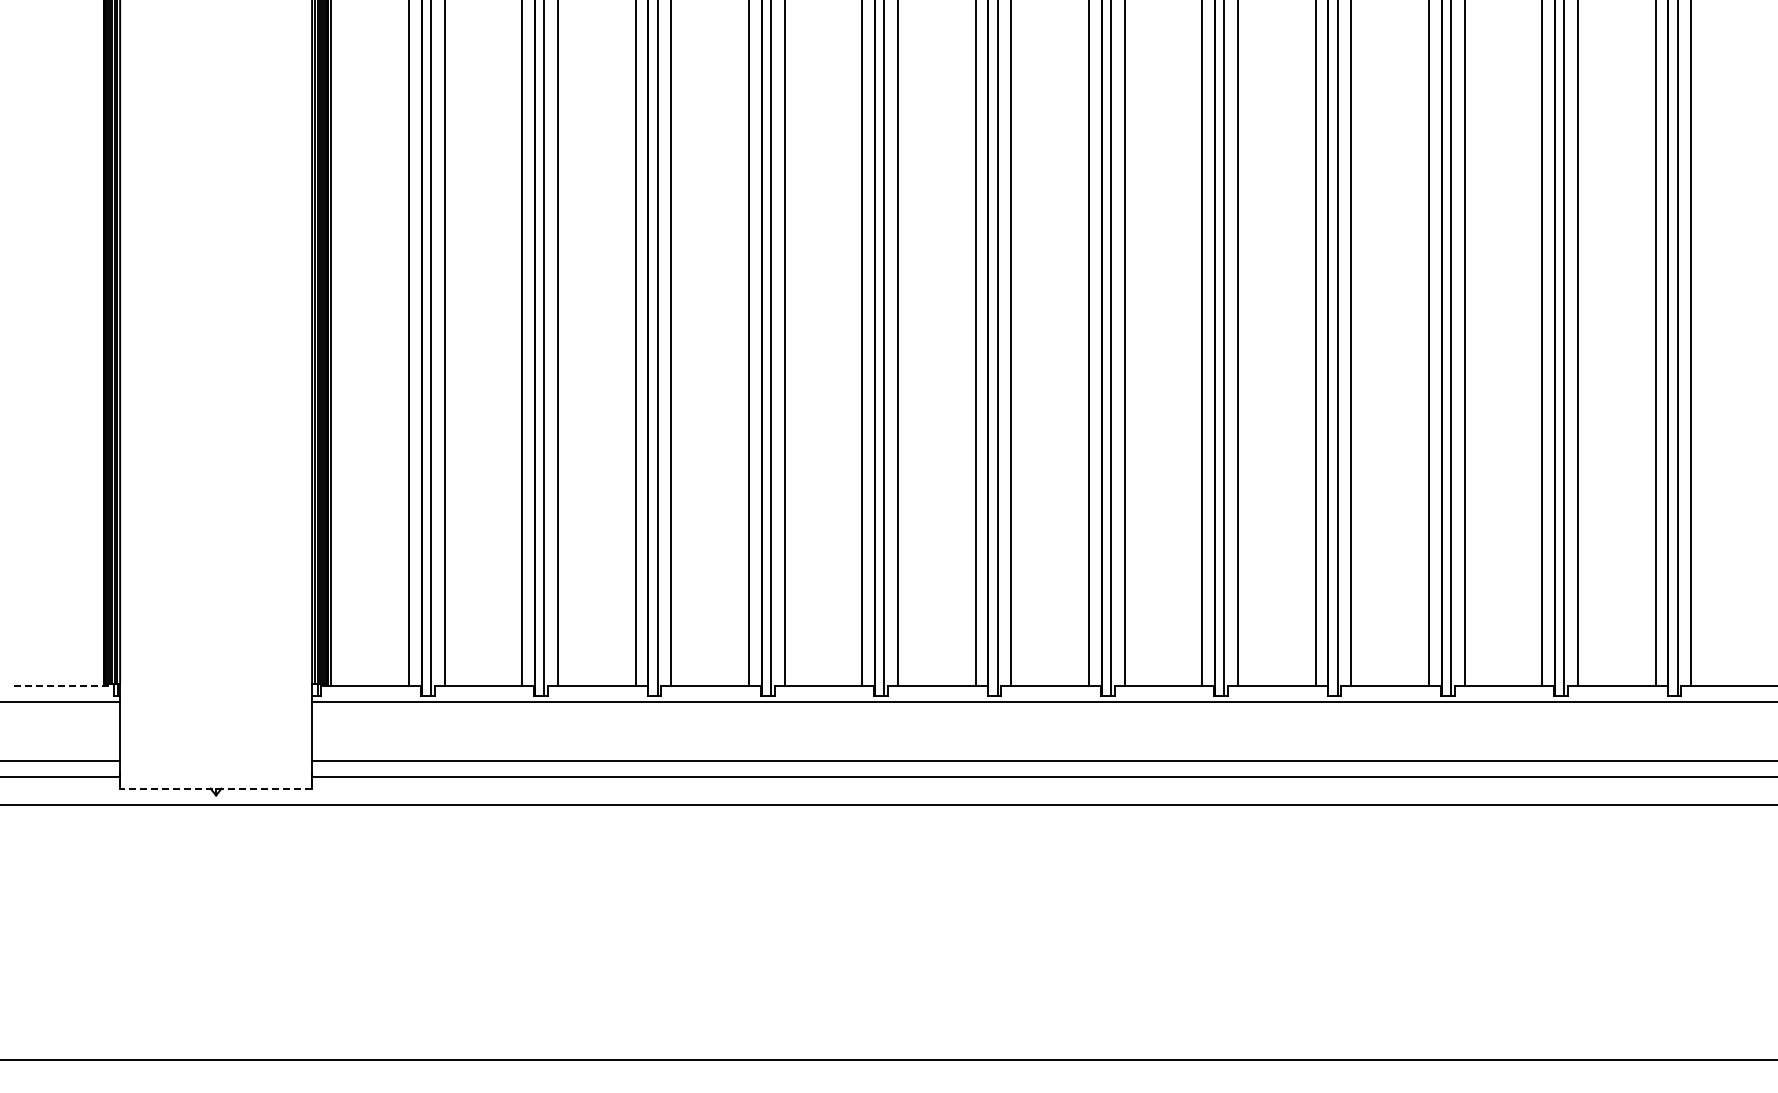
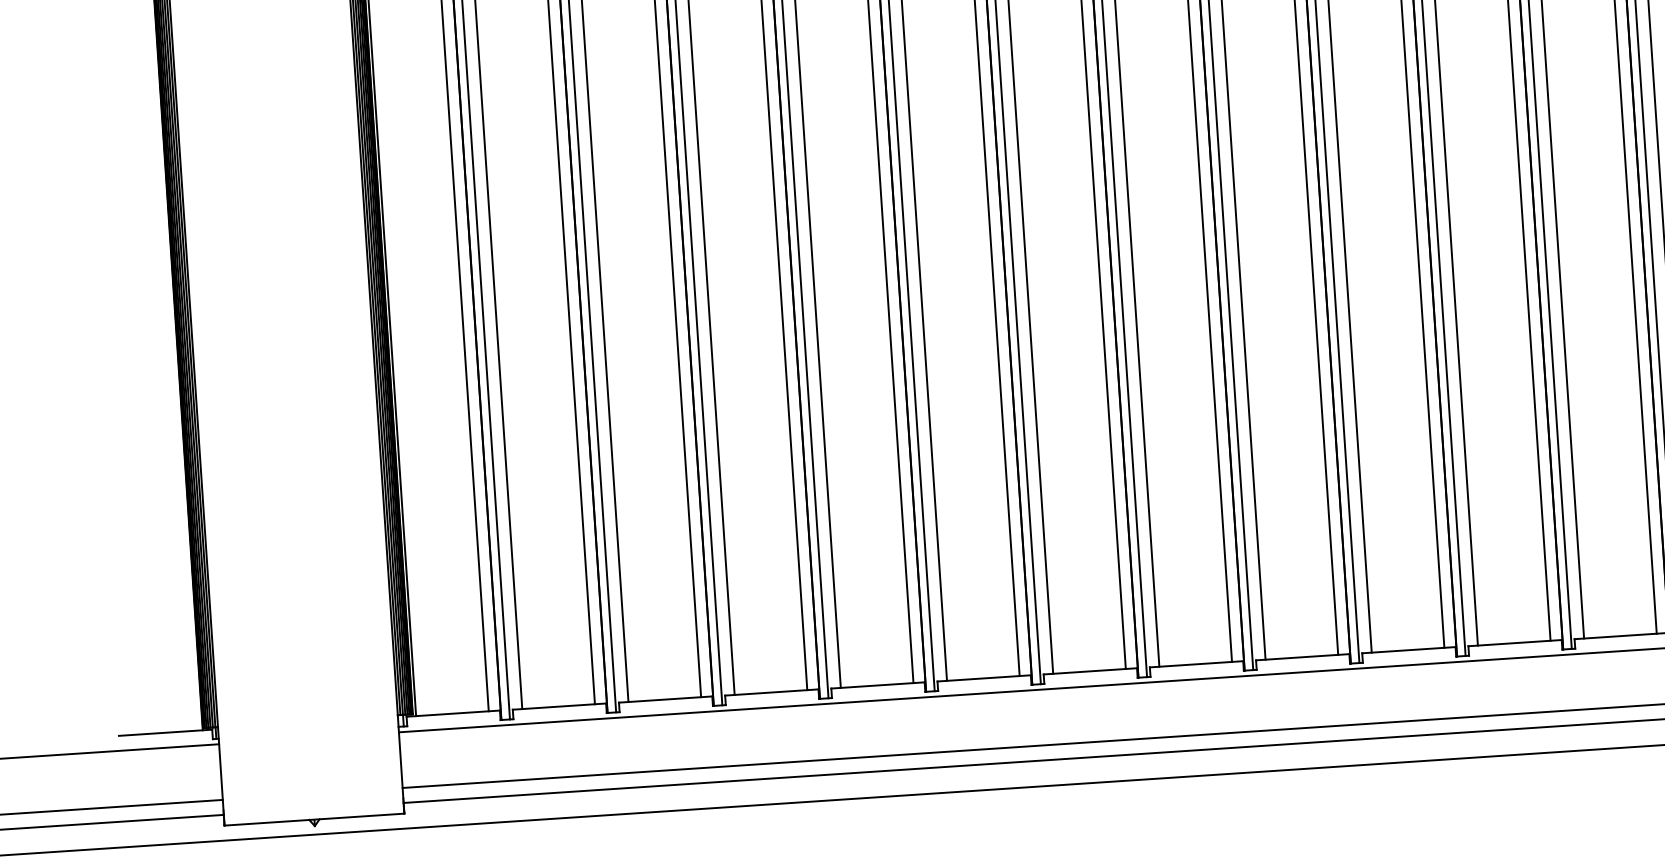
line: (64, 685) -> (165, 732), dashed -> solid
line: (216, 788) -> (314, 819), dashed -> solid

